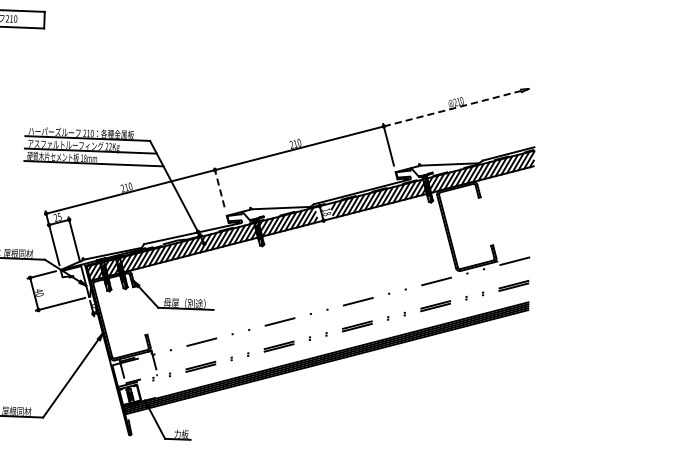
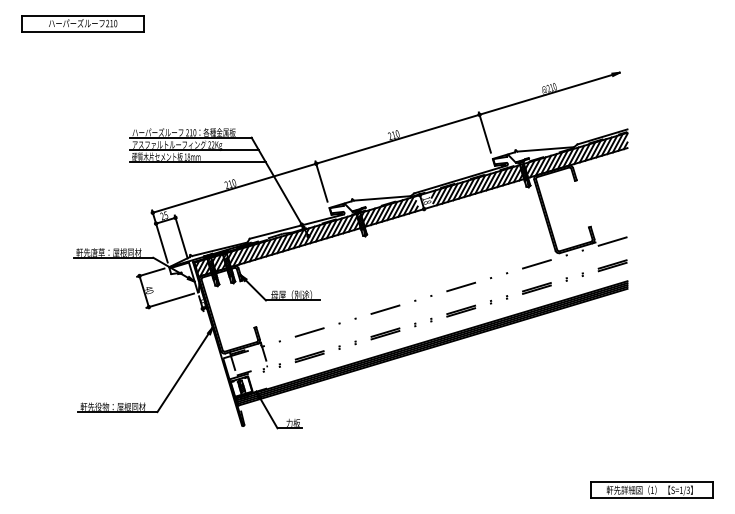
line: (457, 107) -> (550, 93), dashed -> solid
line: (219, 189) -> (321, 182), dashed -> solid

